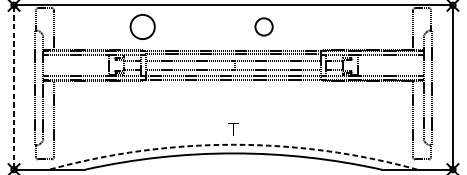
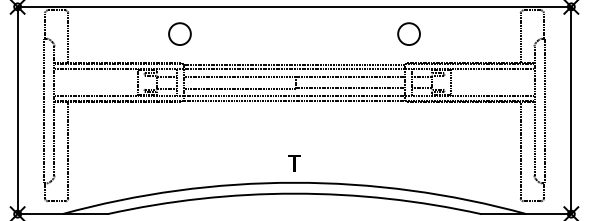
circle: (142, 26) -> (179, 33), size x0.71
circle: (263, 26) -> (408, 33), moved
line: (13, 87) -> (17, 110), dashed -> solid
arc: (233, 144) -> (294, 182), dashed -> solid

